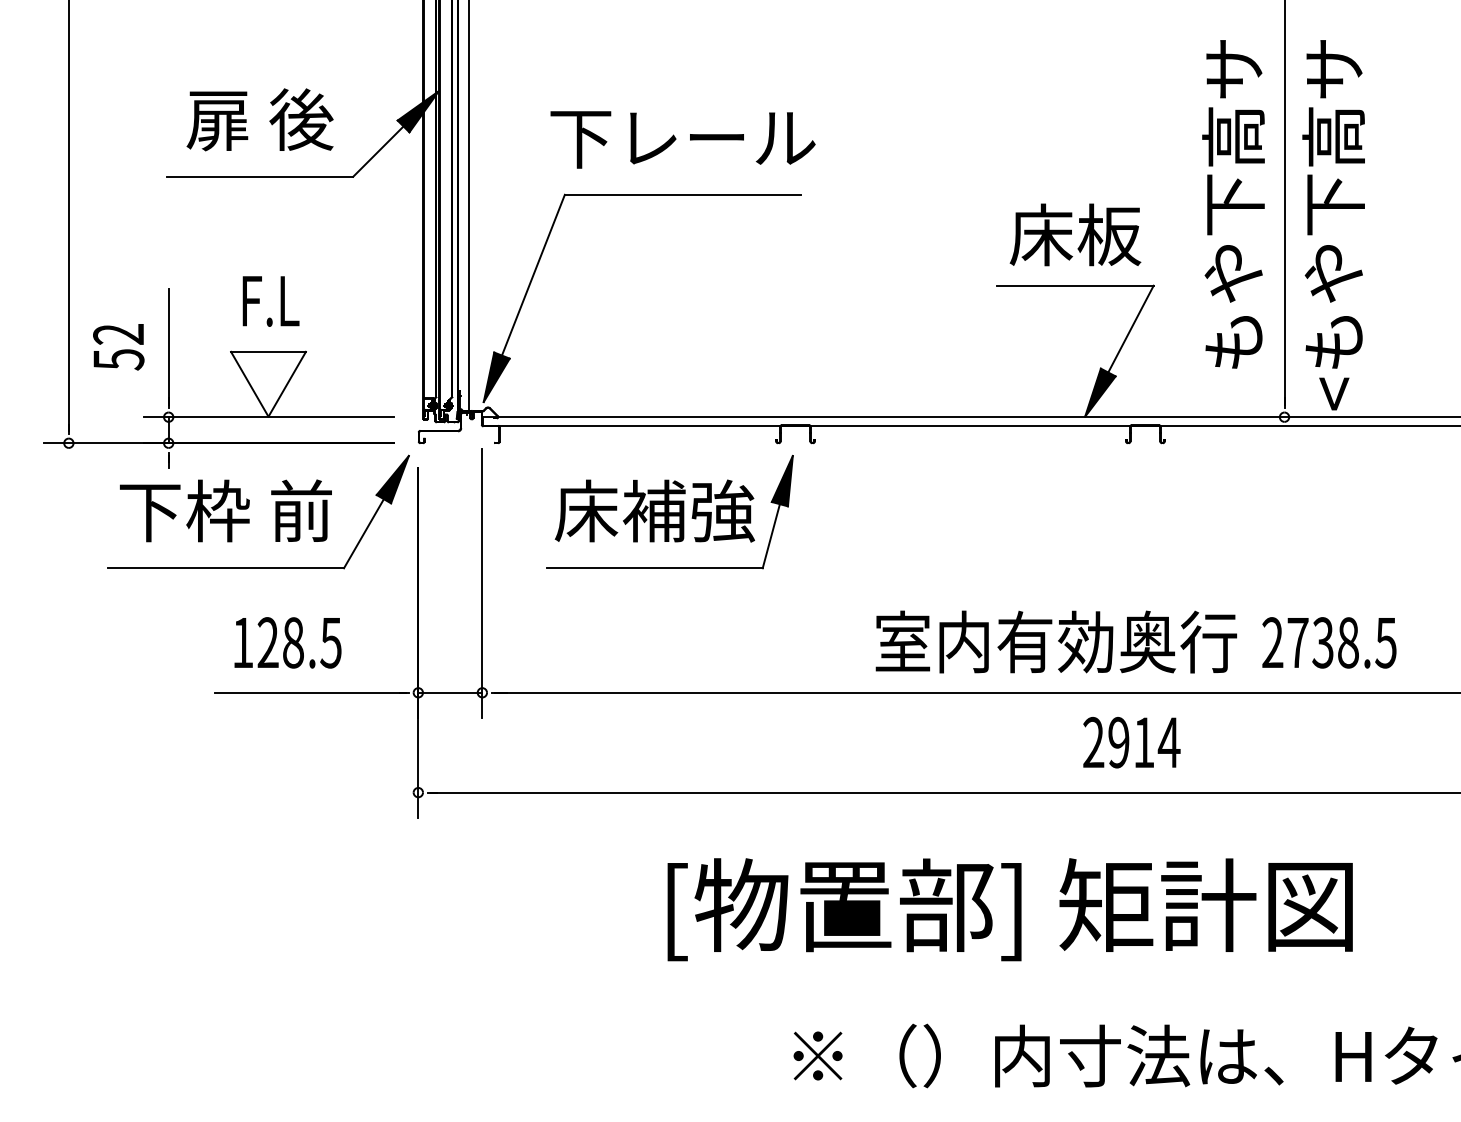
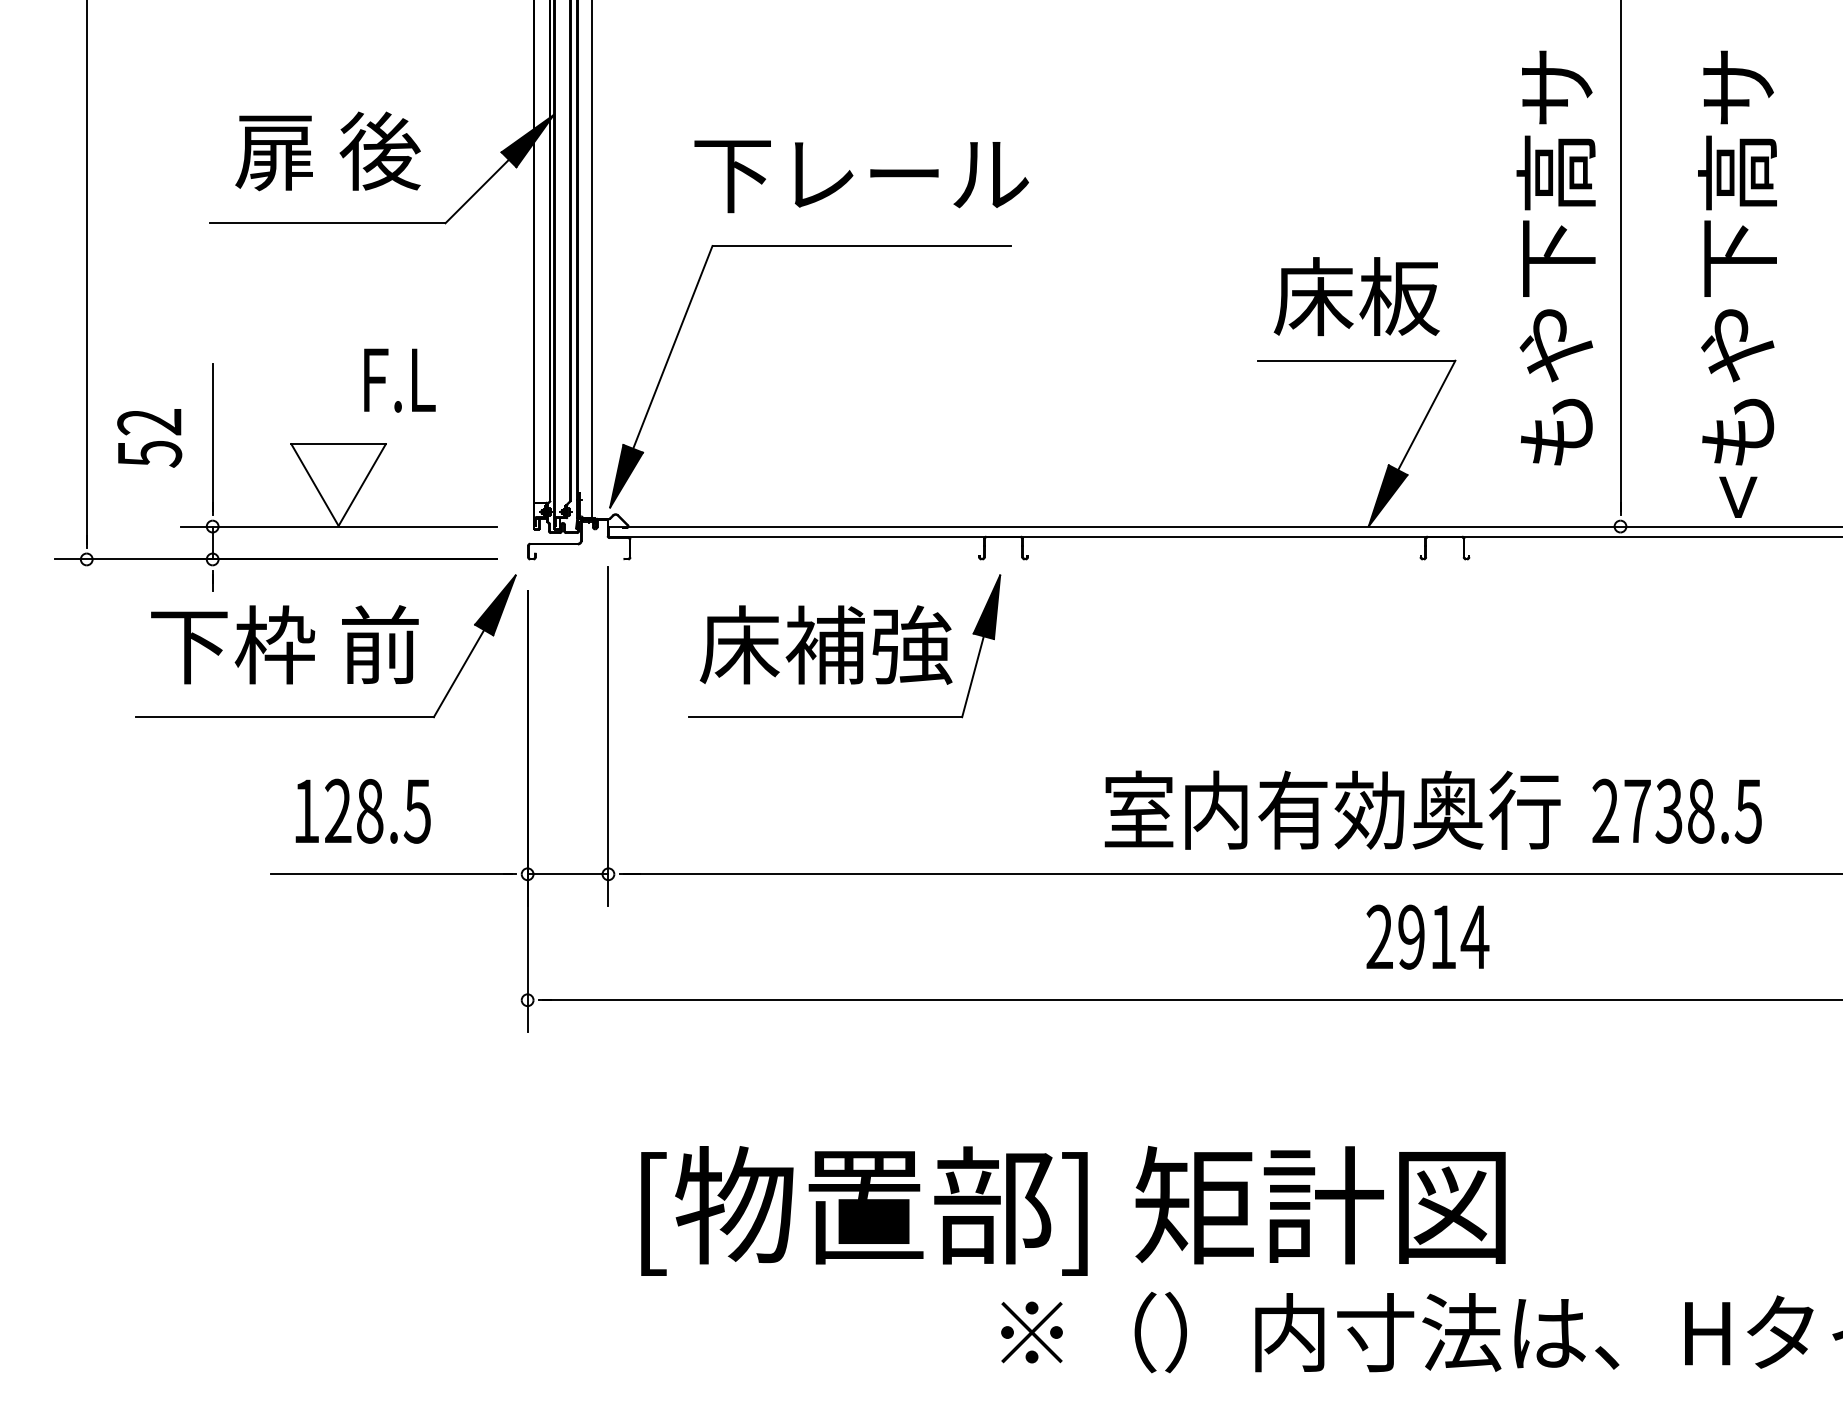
text: (1333, 224) -> (1737, 283), moved
text: (270, 301) -> (399, 380), moved
text: (1010, 909) -> (1073, 1210), moved

